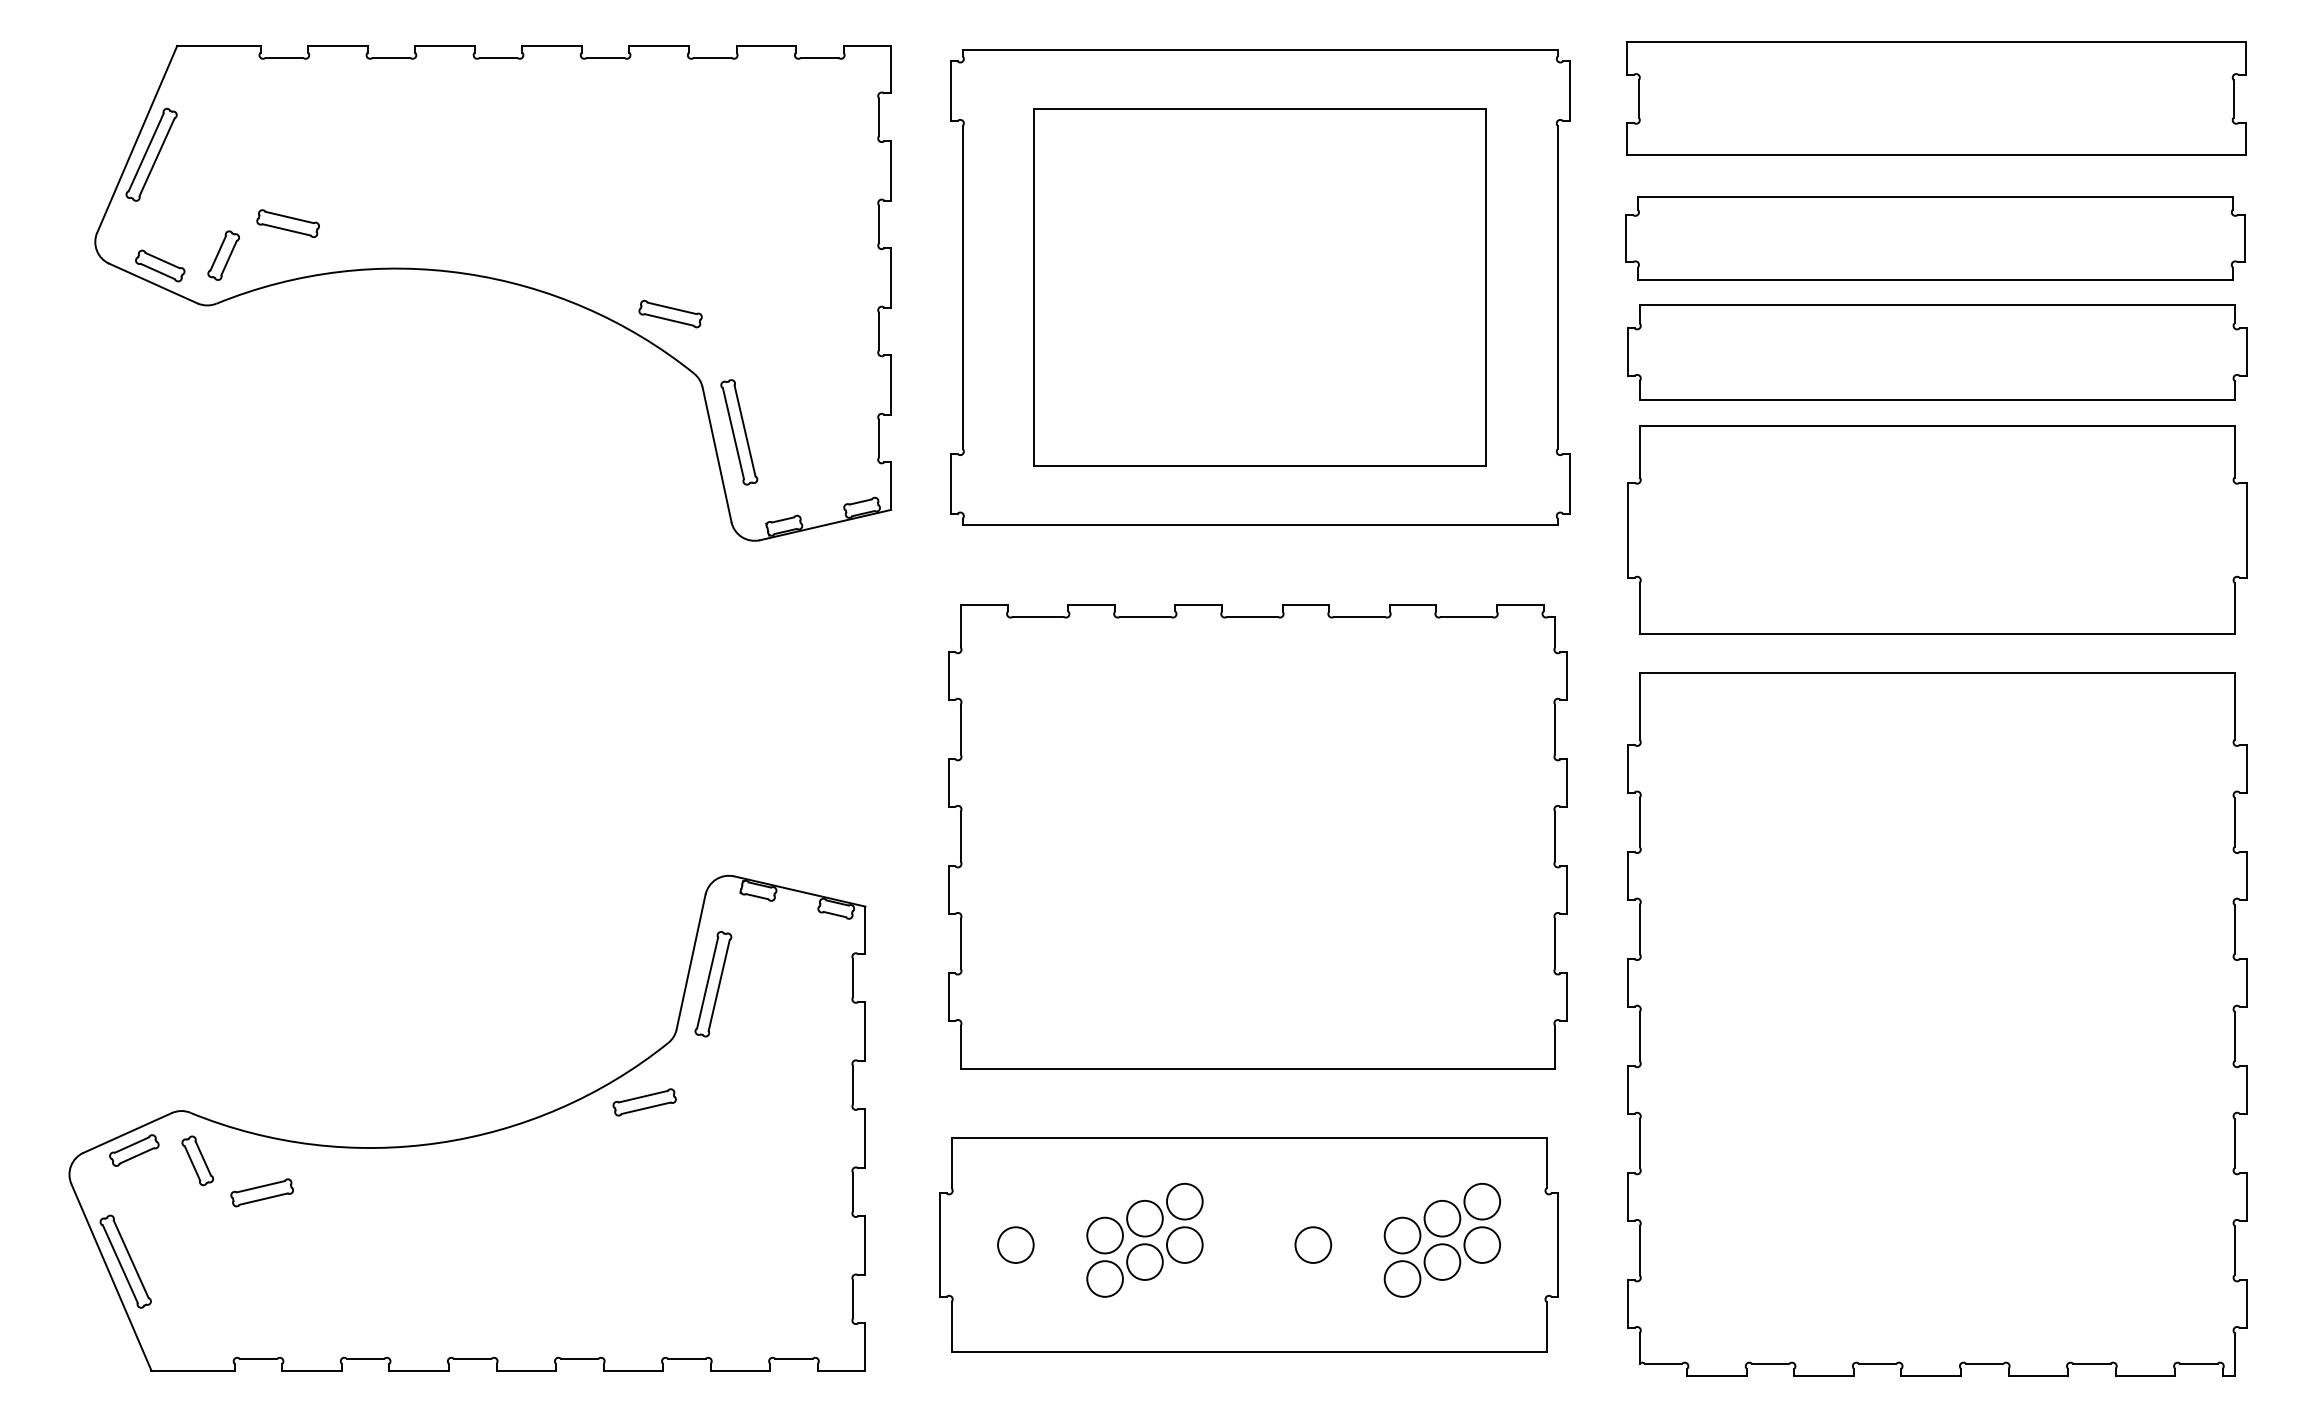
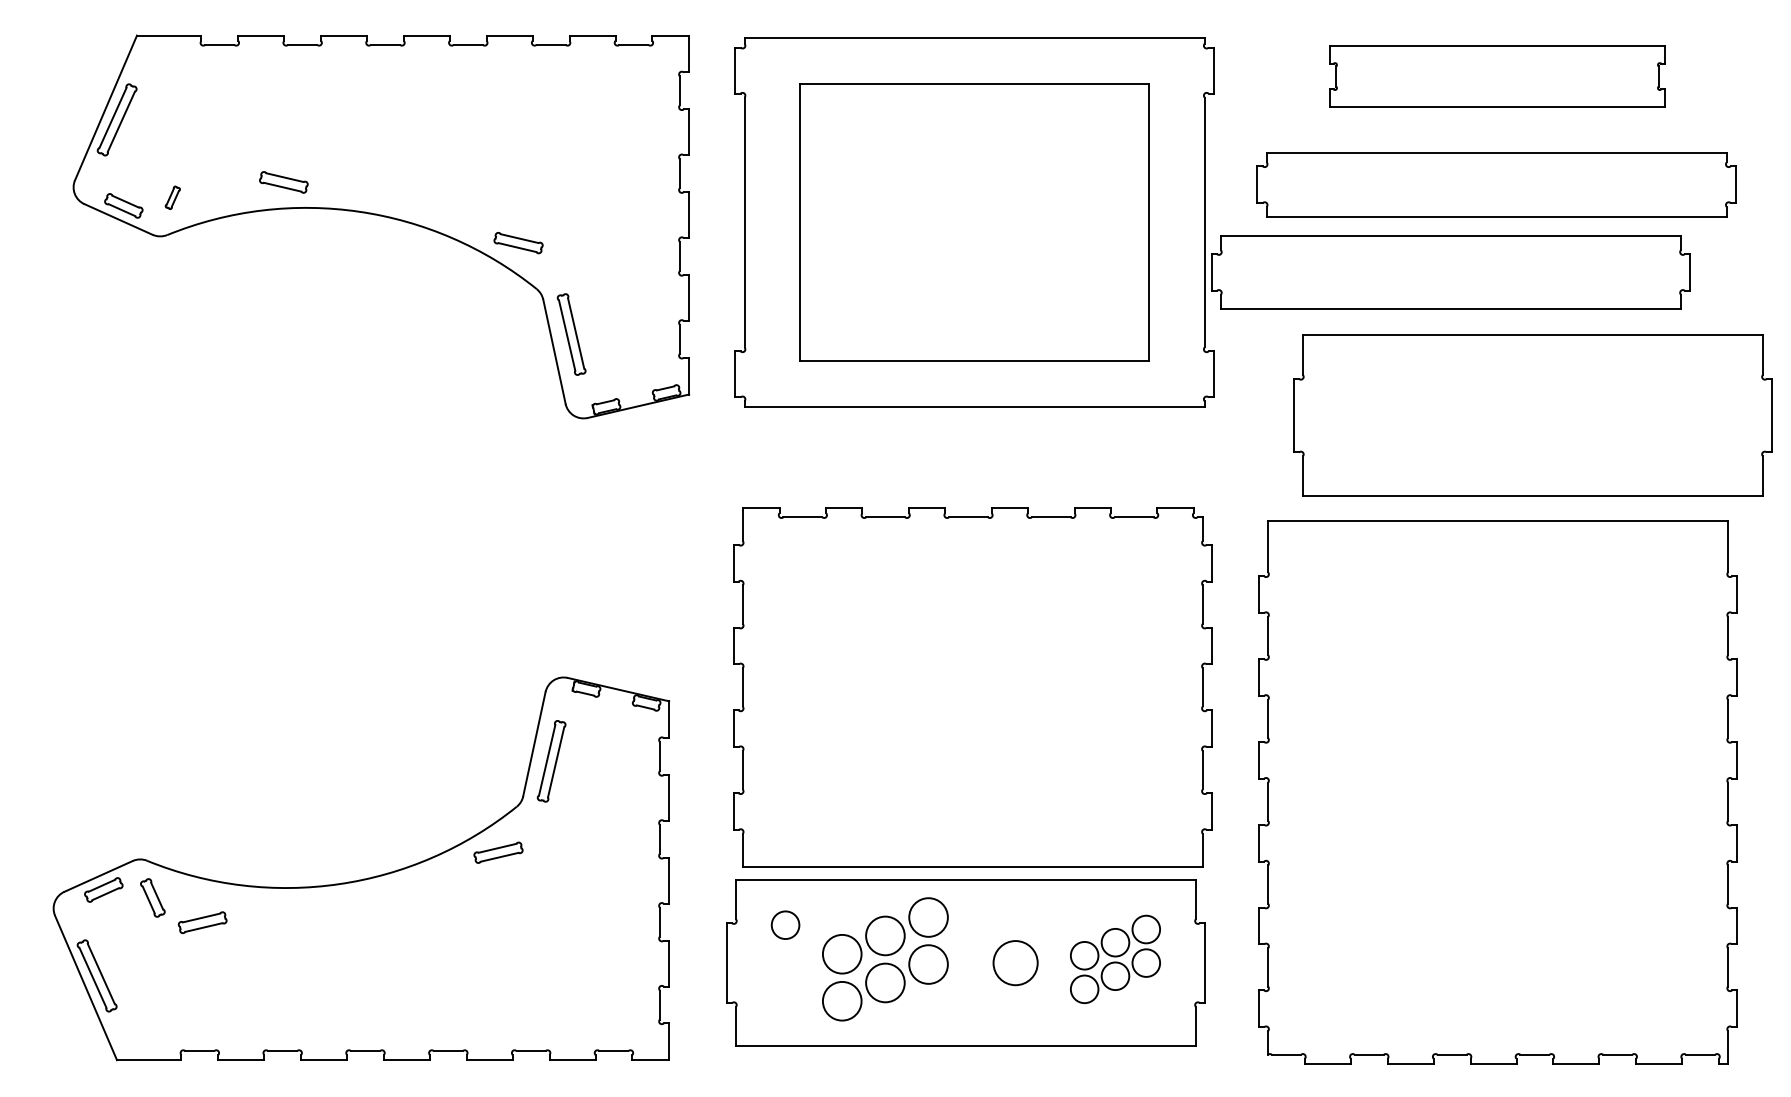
part: (1936, 98) -> (1497, 76), size x0.7
part: (287, 223) -> (283, 182), moved
part: (223, 255) -> (172, 197), size x0.6
part: (1937, 352) -> (1451, 272), moved
part: (1937, 529) -> (1533, 415), moved
part: (1257, 836) -> (972, 687), moved
part: (1144, 1240) -> (885, 959), size x1.4
circle: (1015, 1244) -> (785, 924), moved
circle: (1313, 1244) -> (1015, 962), size x1.6

